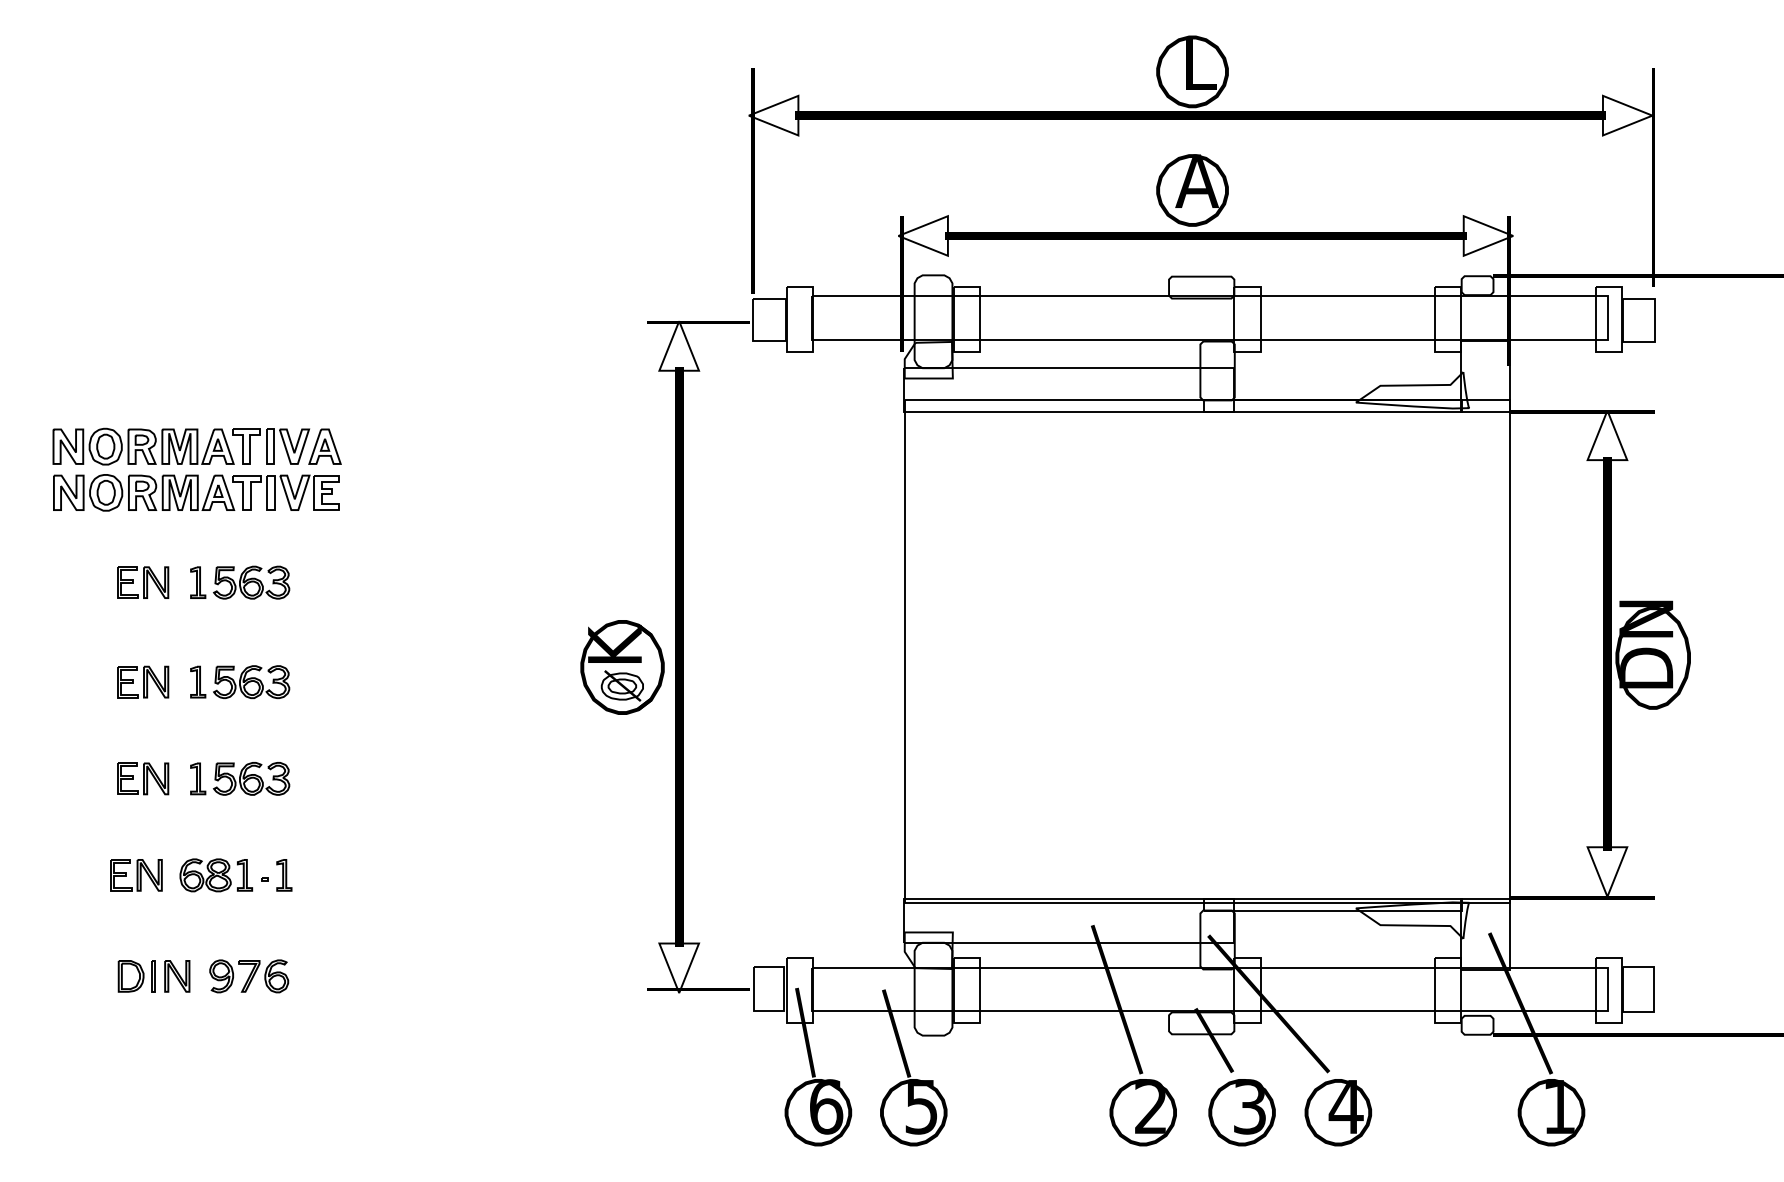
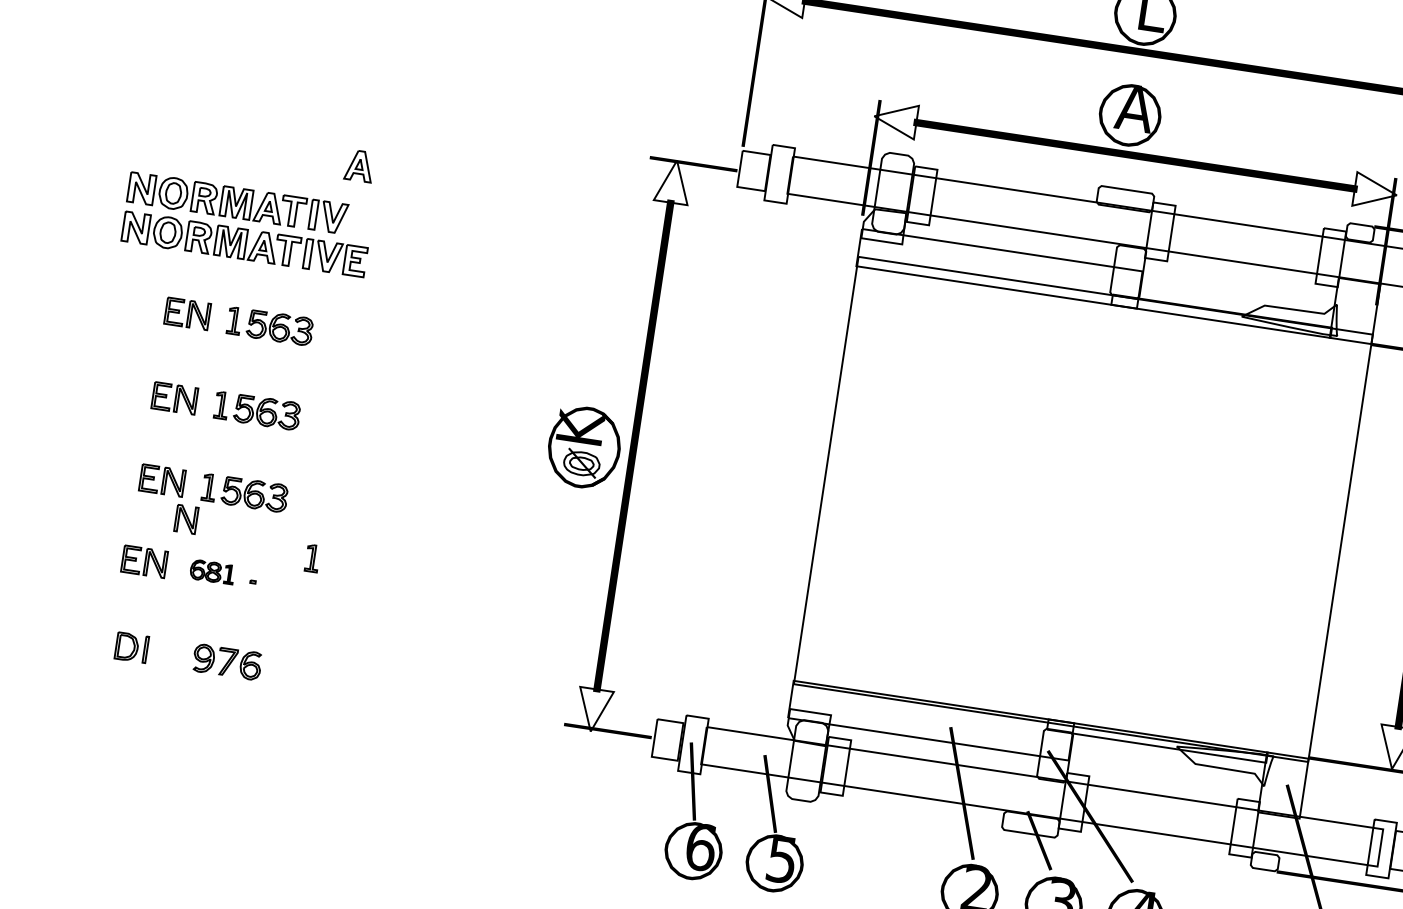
part: (324, 446) -> (359, 165), moved
part: (216, 875) -> (212, 572), size x0.7
part: (284, 875) -> (312, 558), moved
part: (177, 976) -> (186, 519), moved

